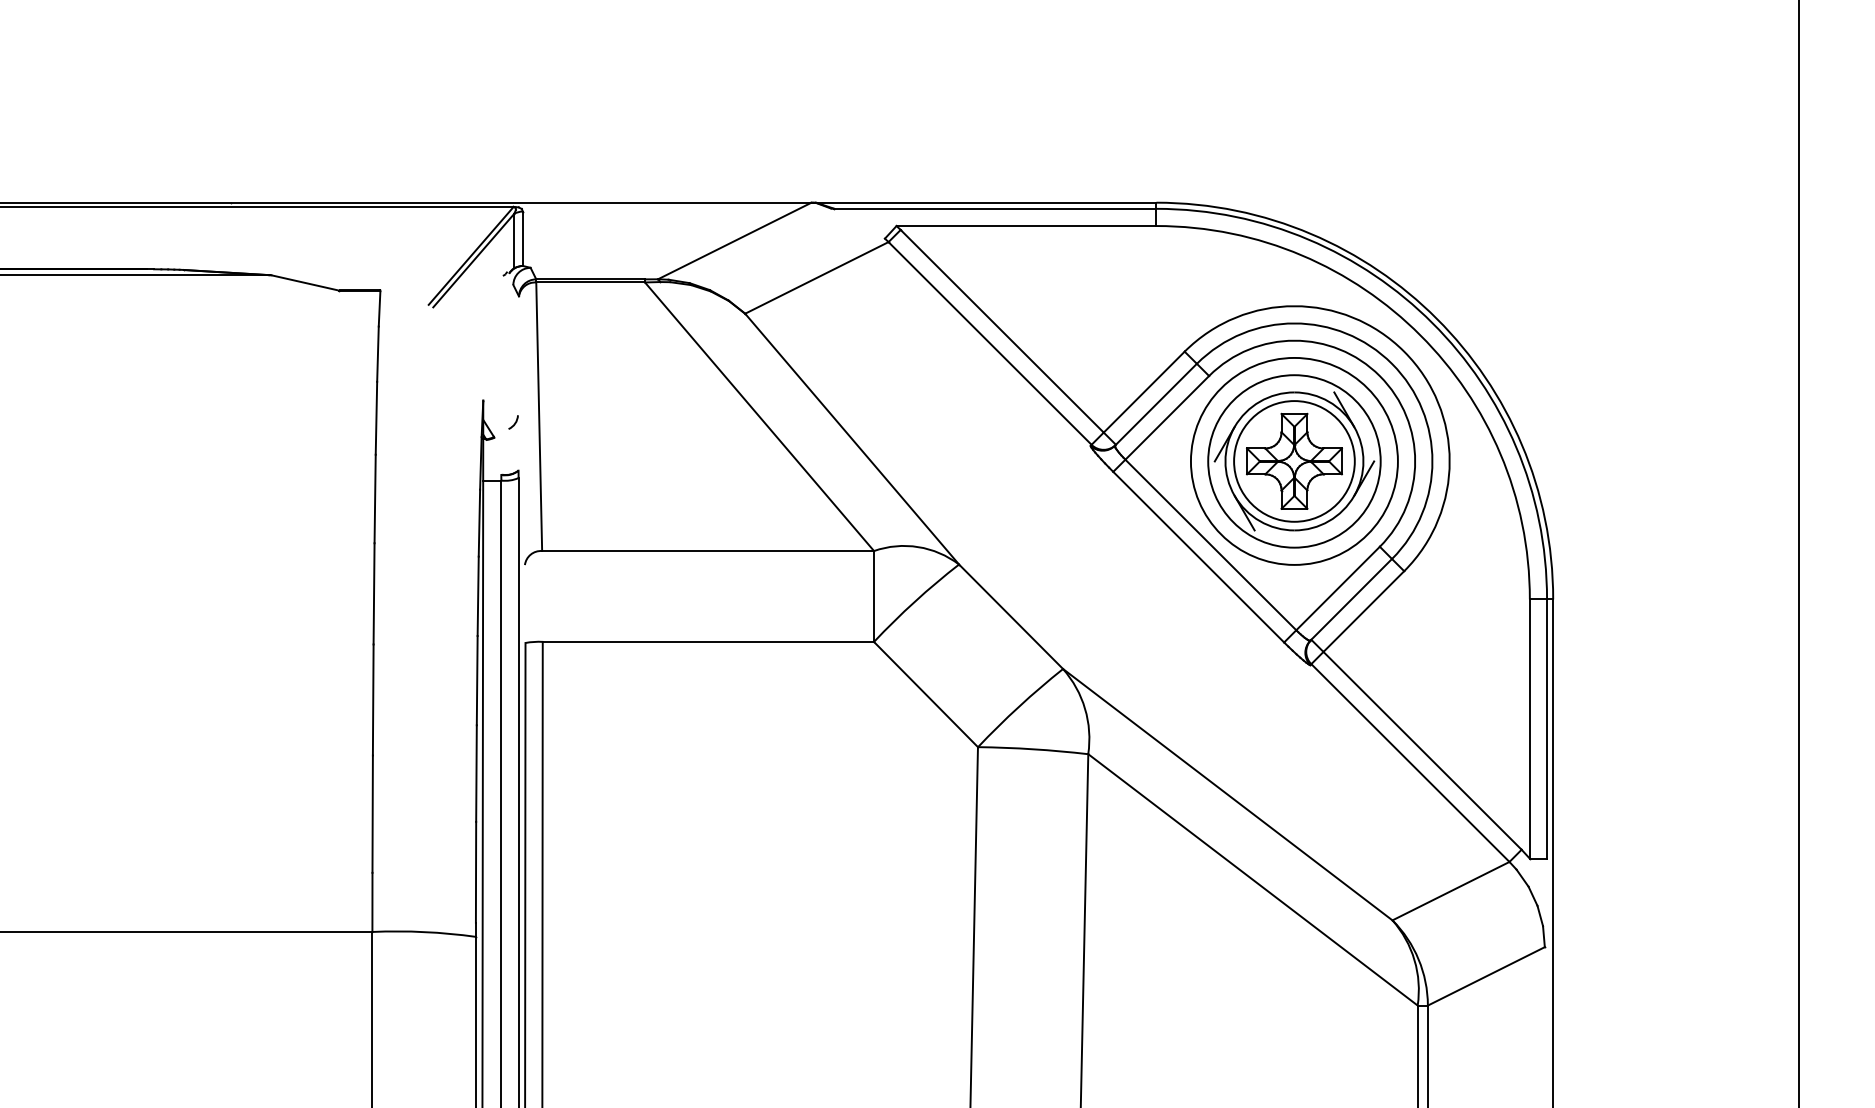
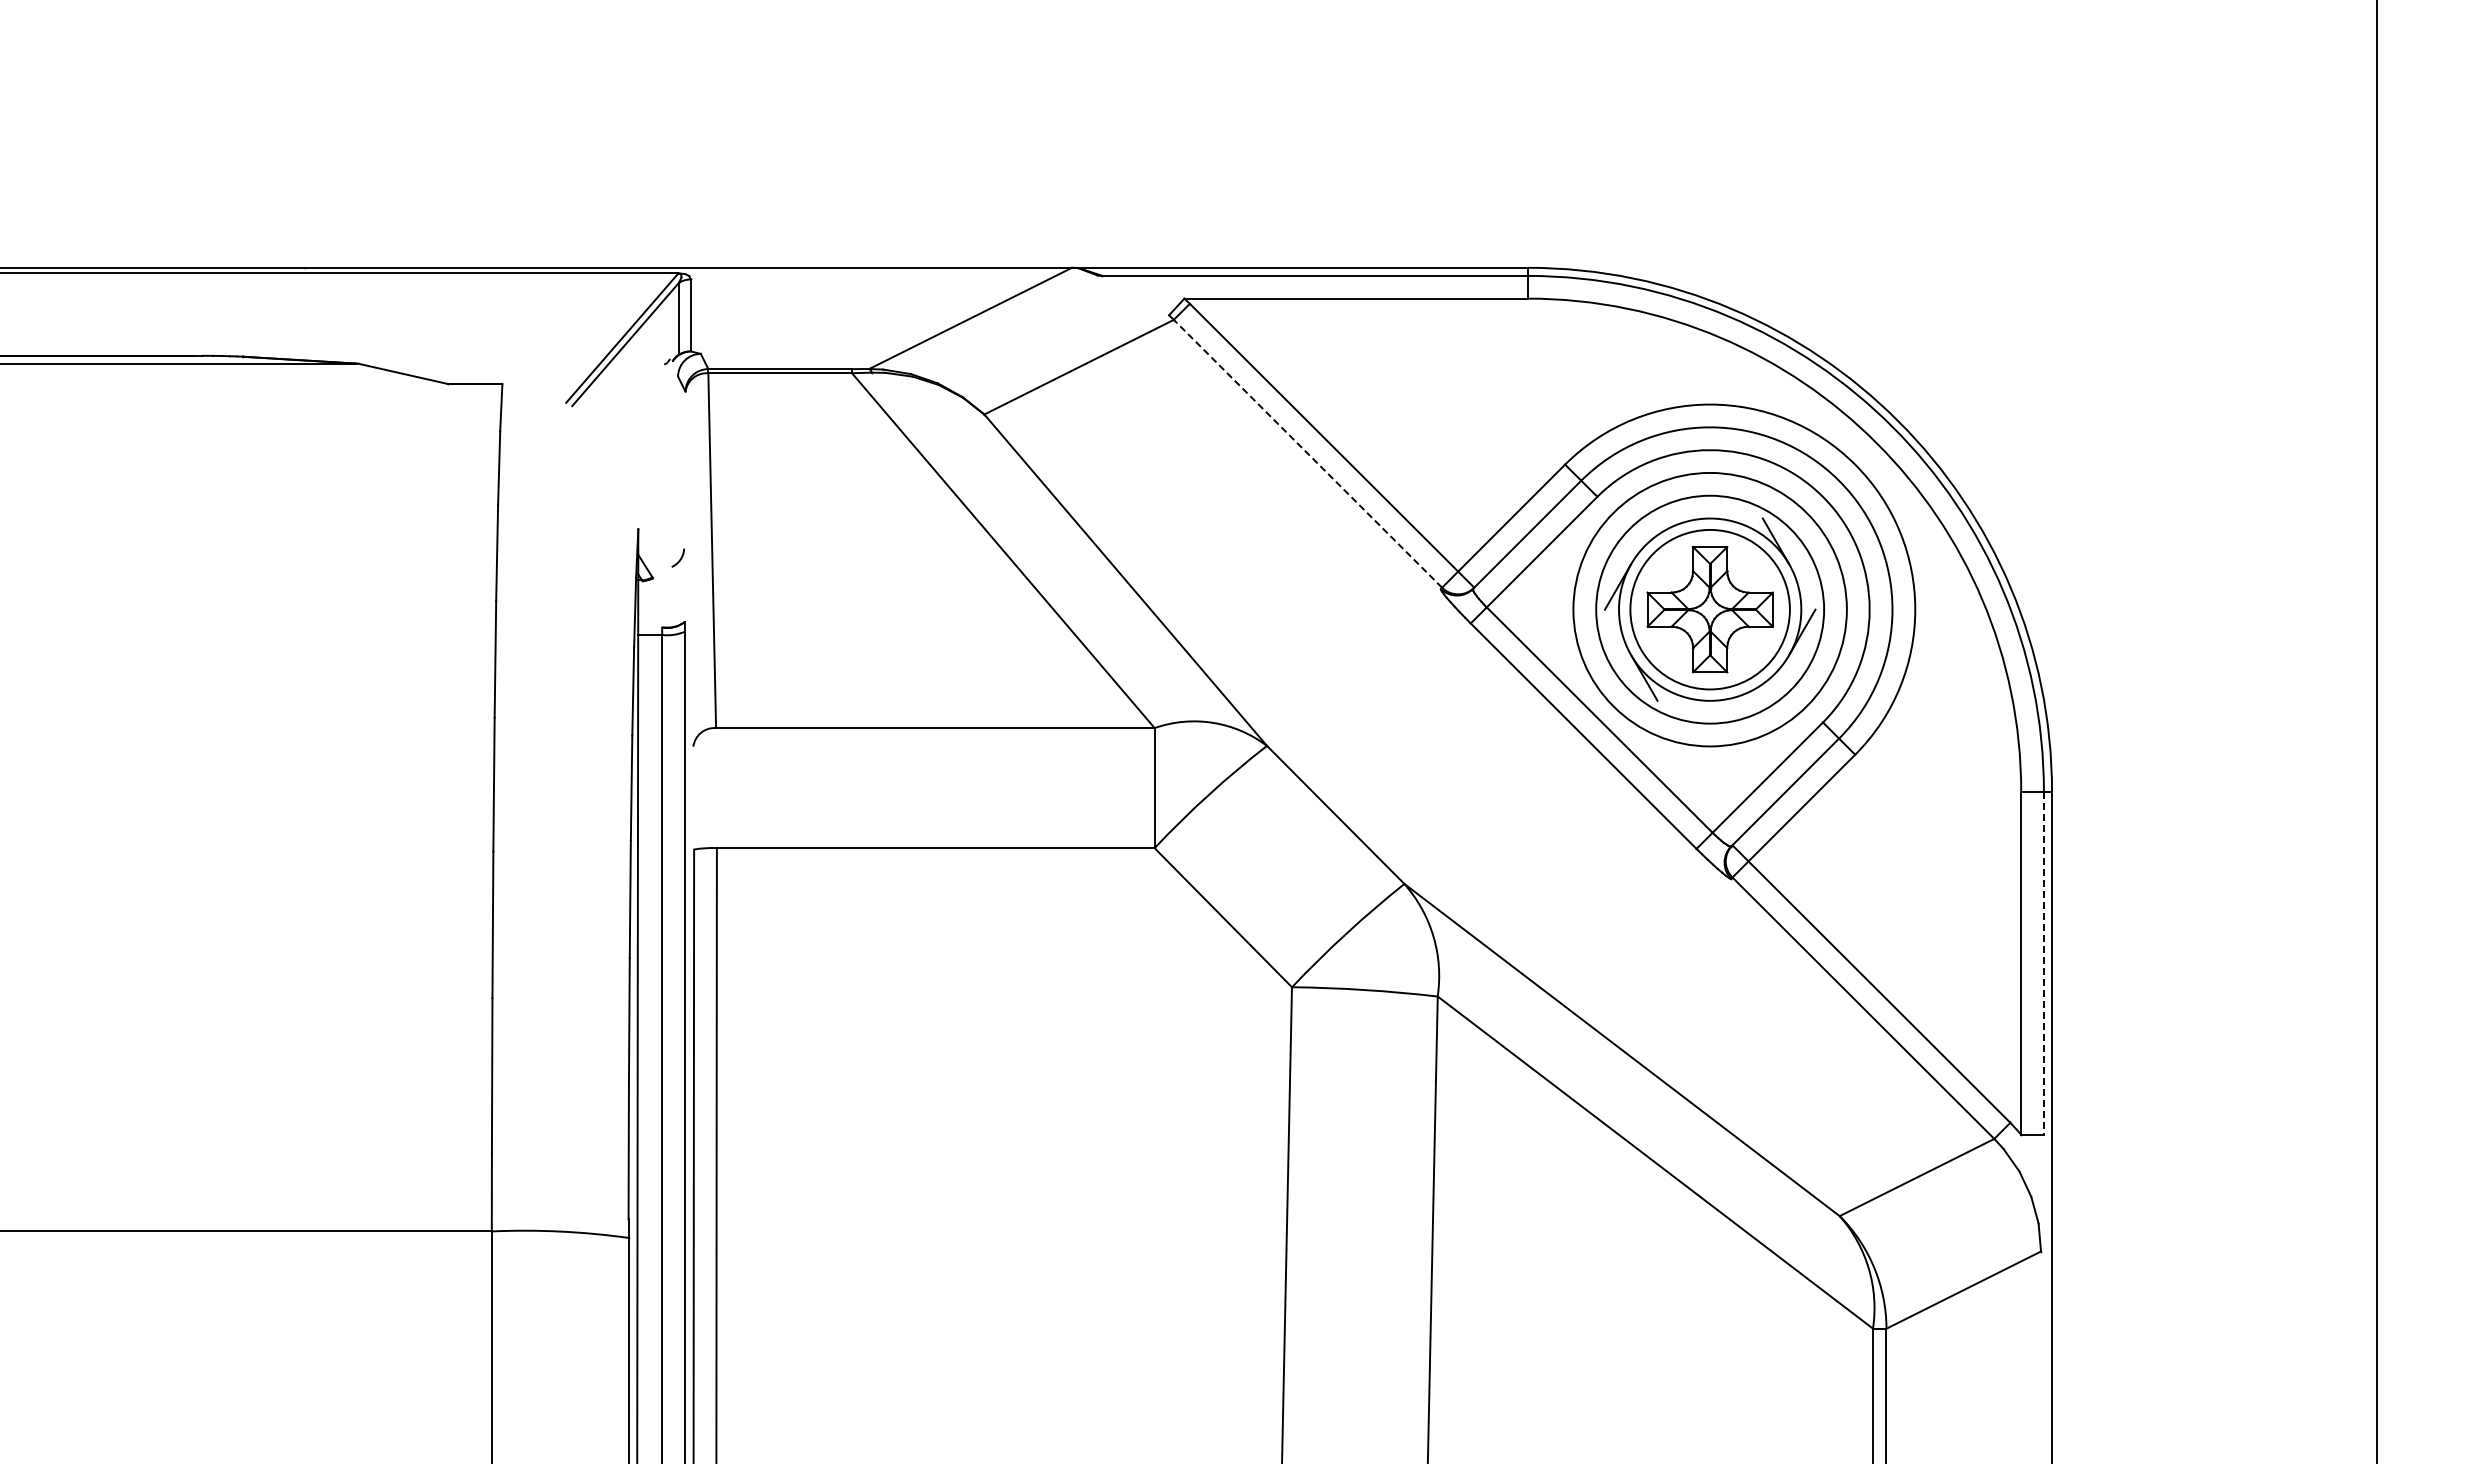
line: (989, 343) -> (1307, 453), solid -> dashed
line: (1547, 729) -> (2044, 963), solid -> dashed

